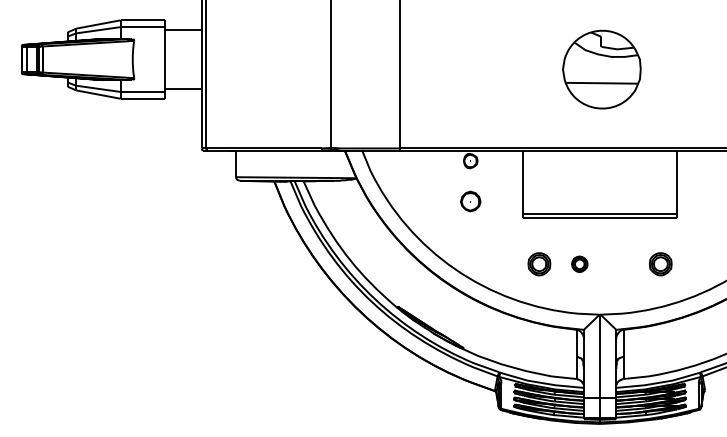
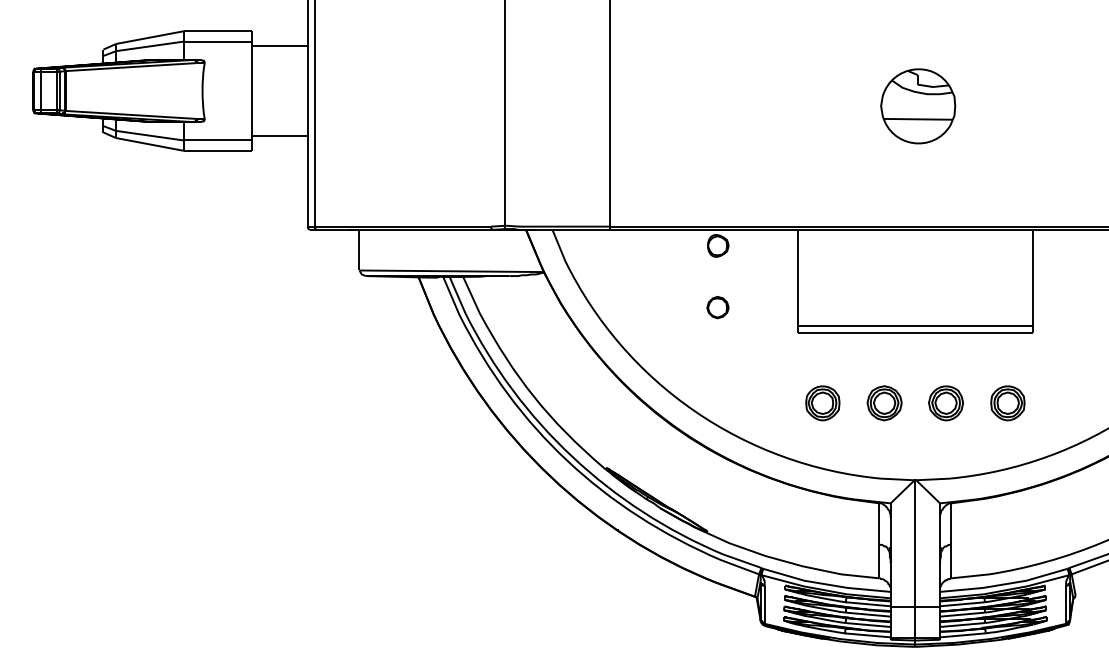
part: (601, 69) -> (917, 106), size x0.62
part: (470, 201) -> (717, 307), size x0.71
part: (579, 264) -> (883, 403), size x1.43
part: (620, 264) -> (946, 403), added

